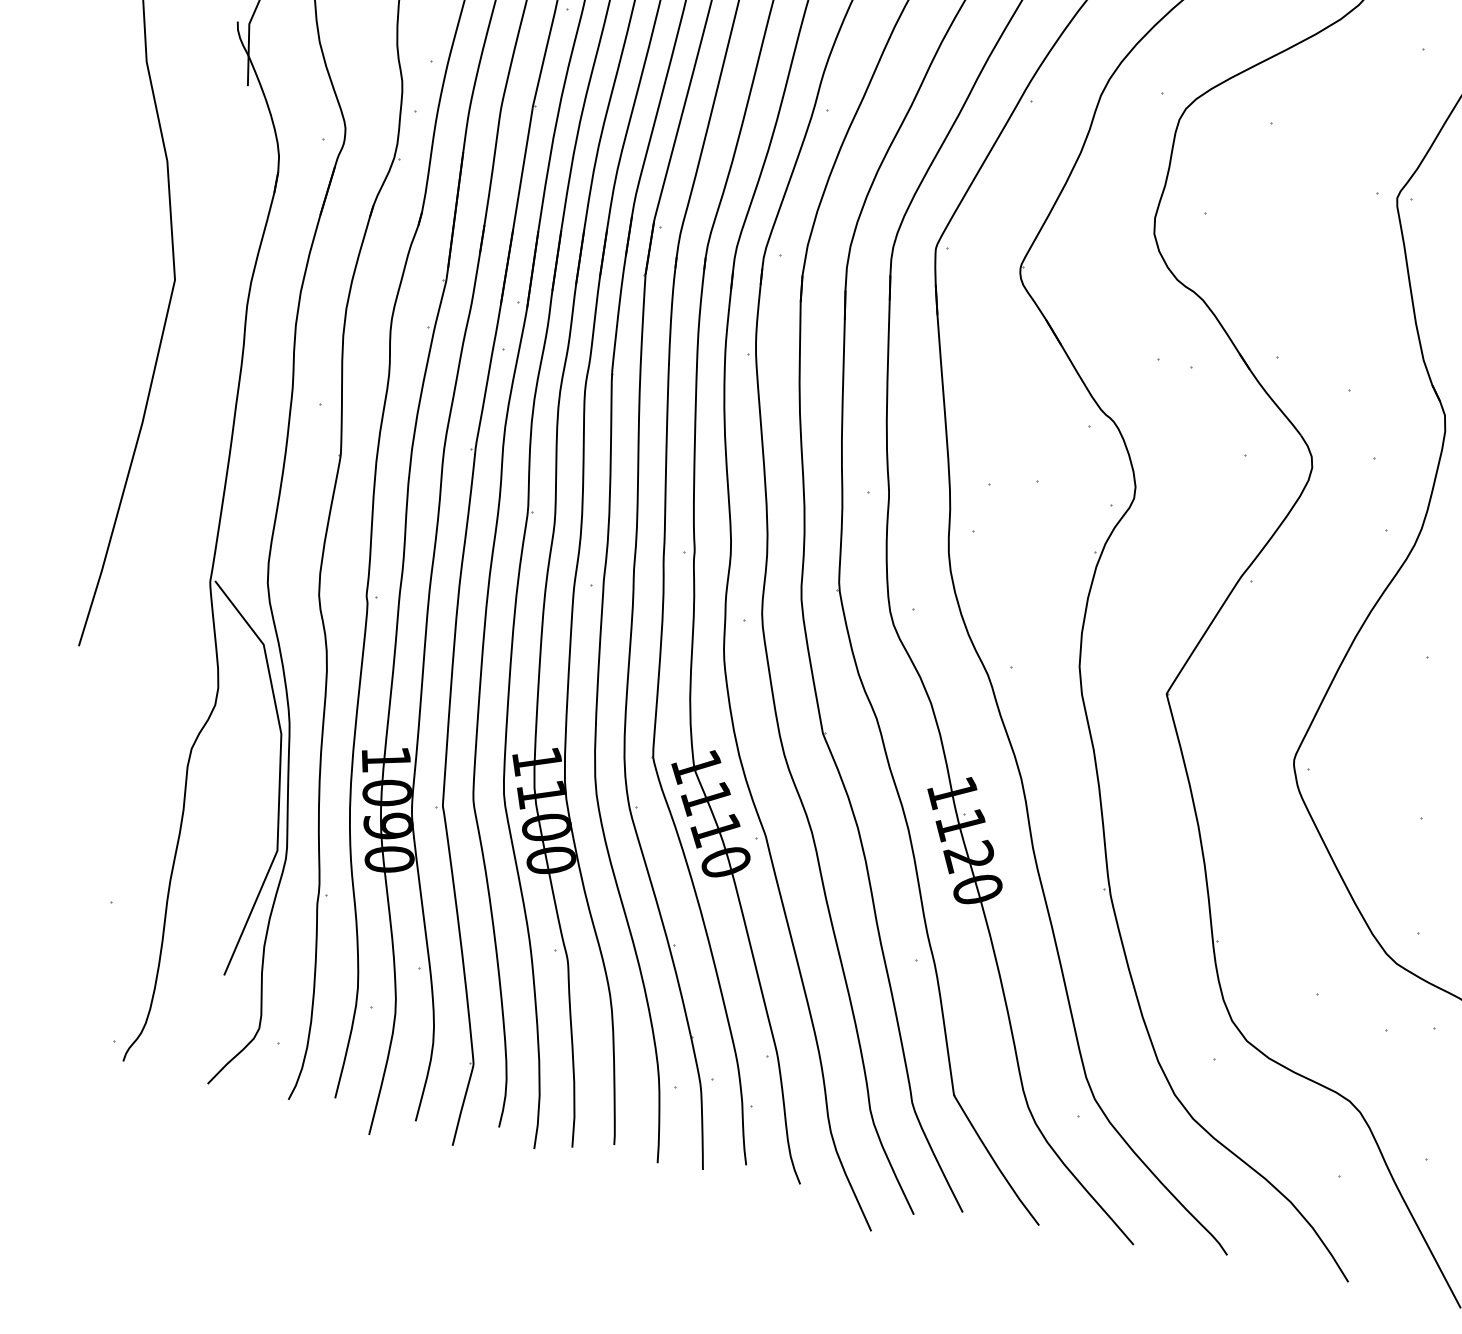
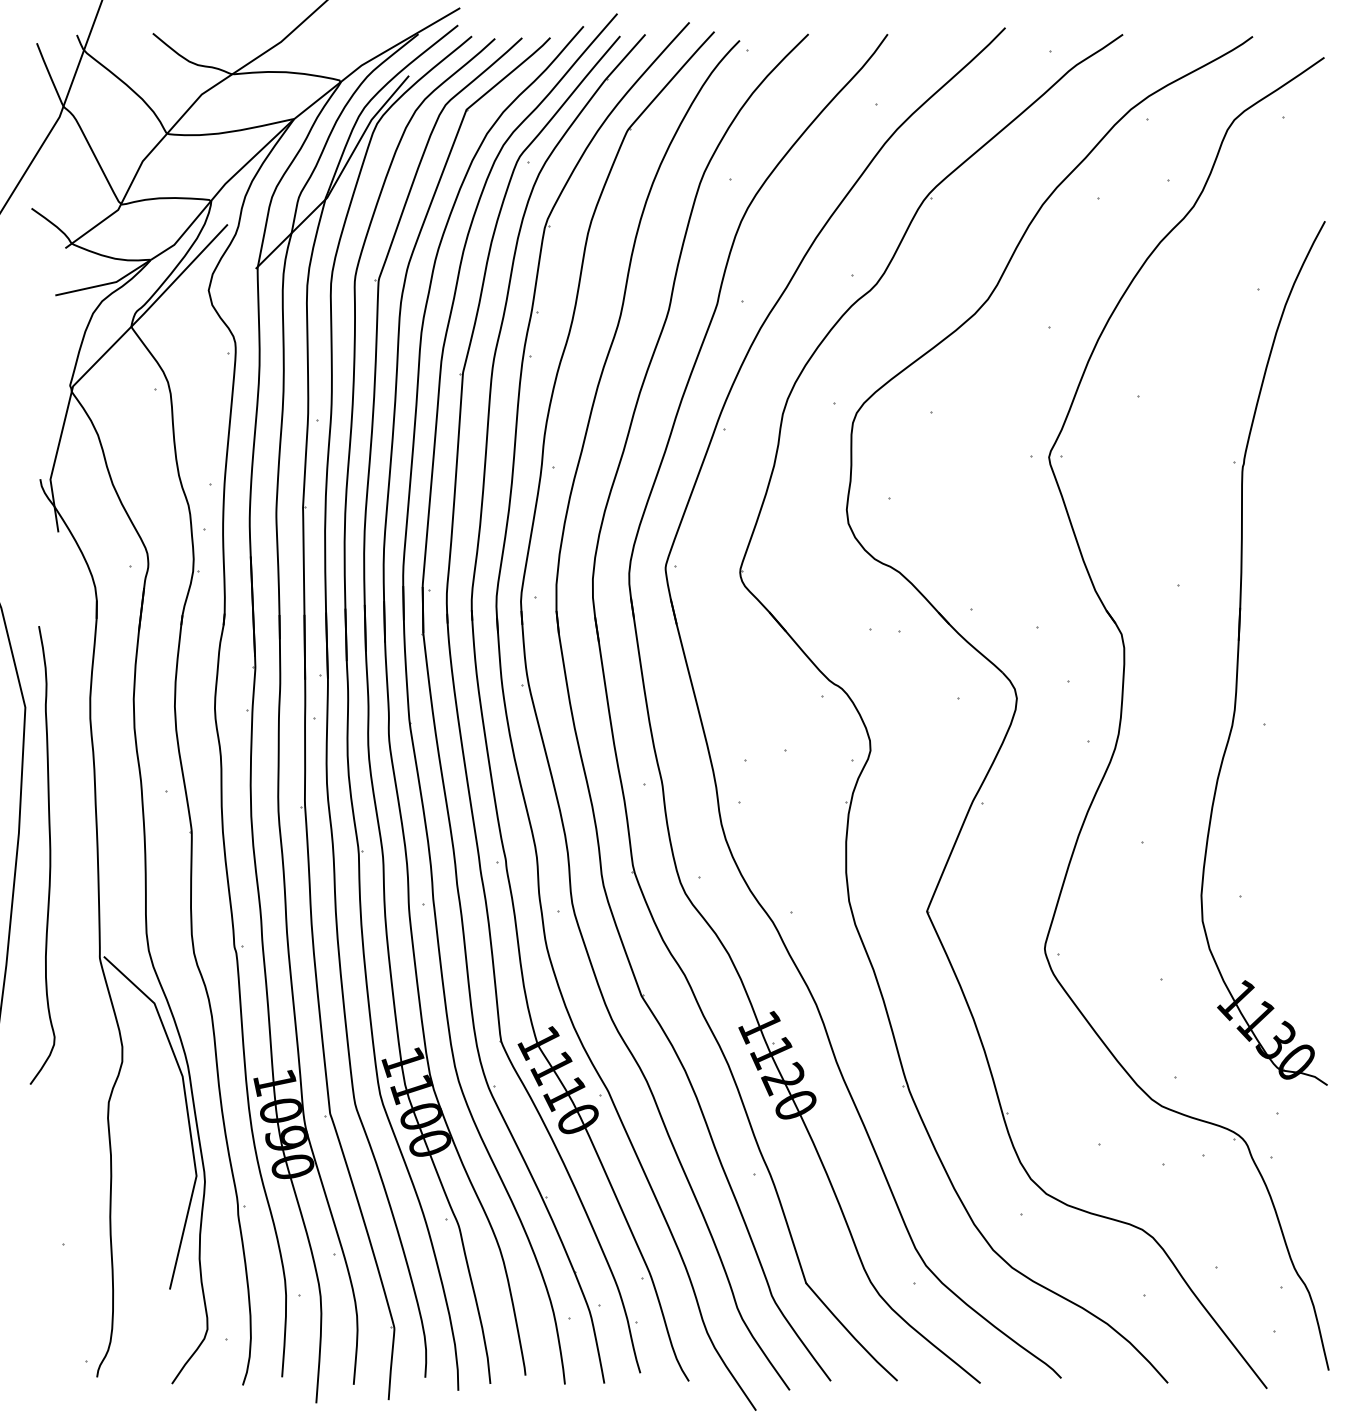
curve: (173, 454) -> (49, 855), added

